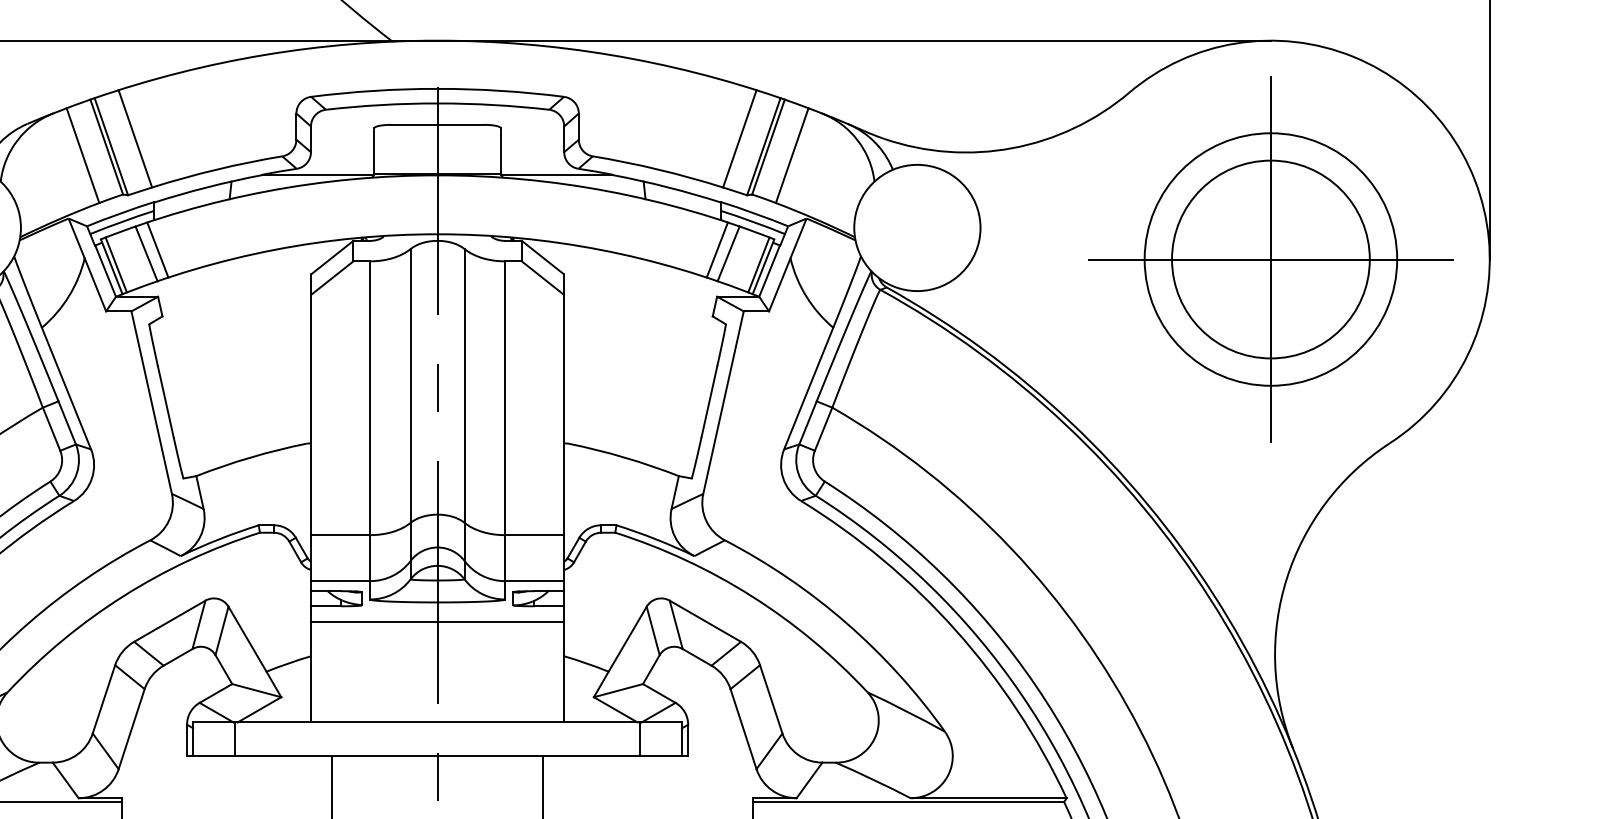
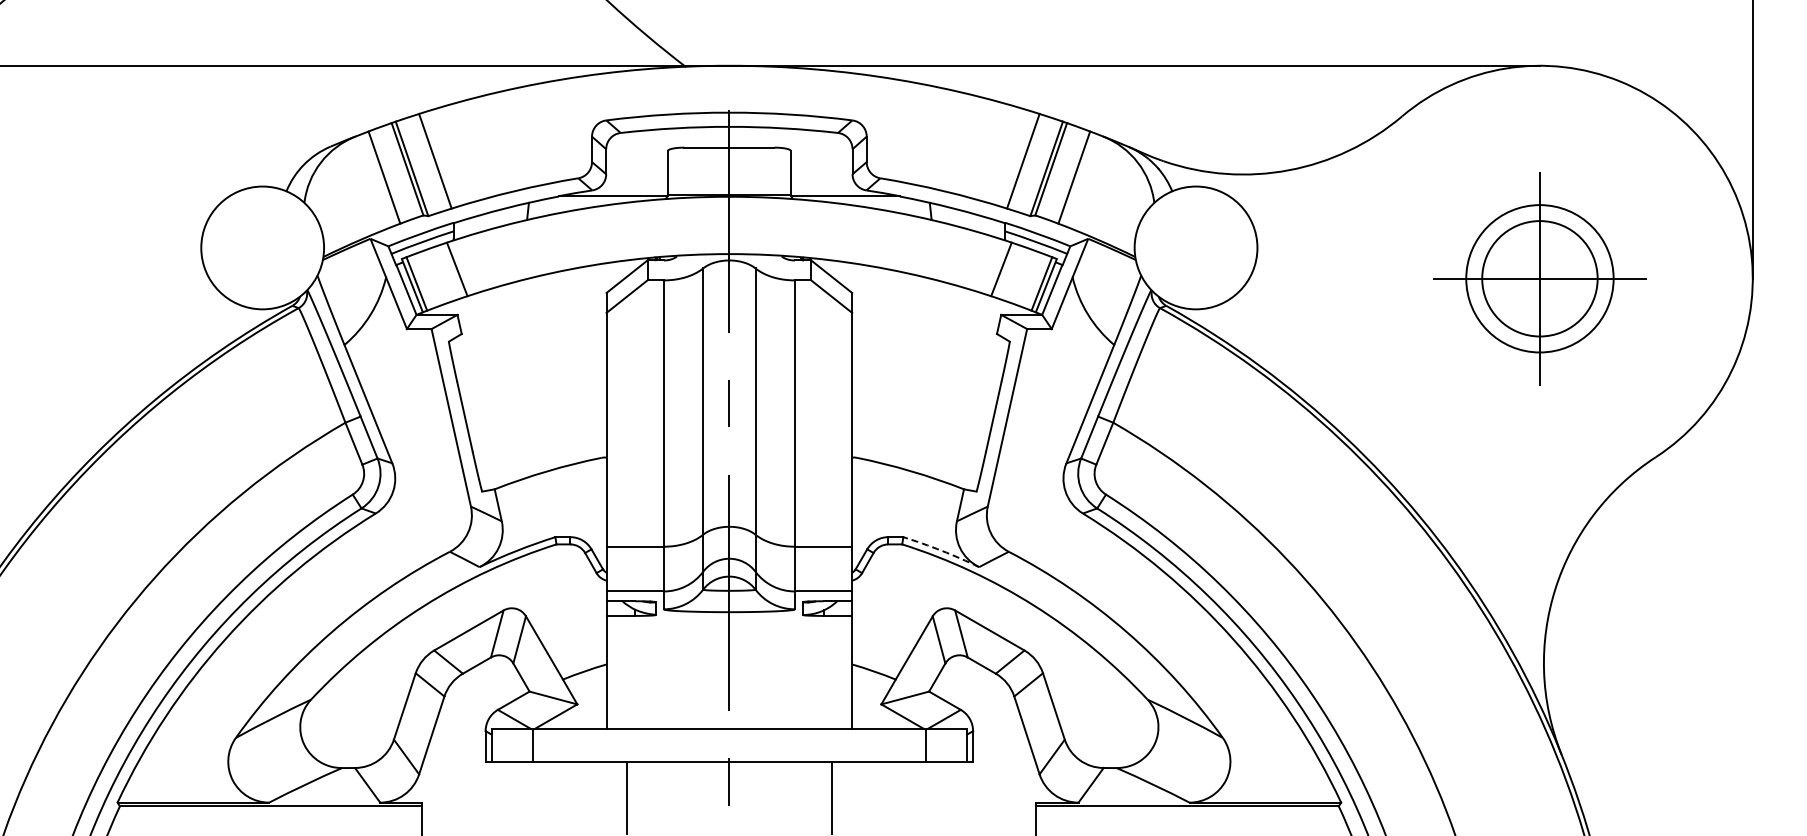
line: (145, 253) -> (445, 272), removed
line: (728, 253) -> (1012, 272), removed
part: (1270, 259) -> (1539, 278), size x0.6
arc: (655, 539) -> (941, 550), solid -> dashed
line: (437, 621) -> (729, 630), removed

